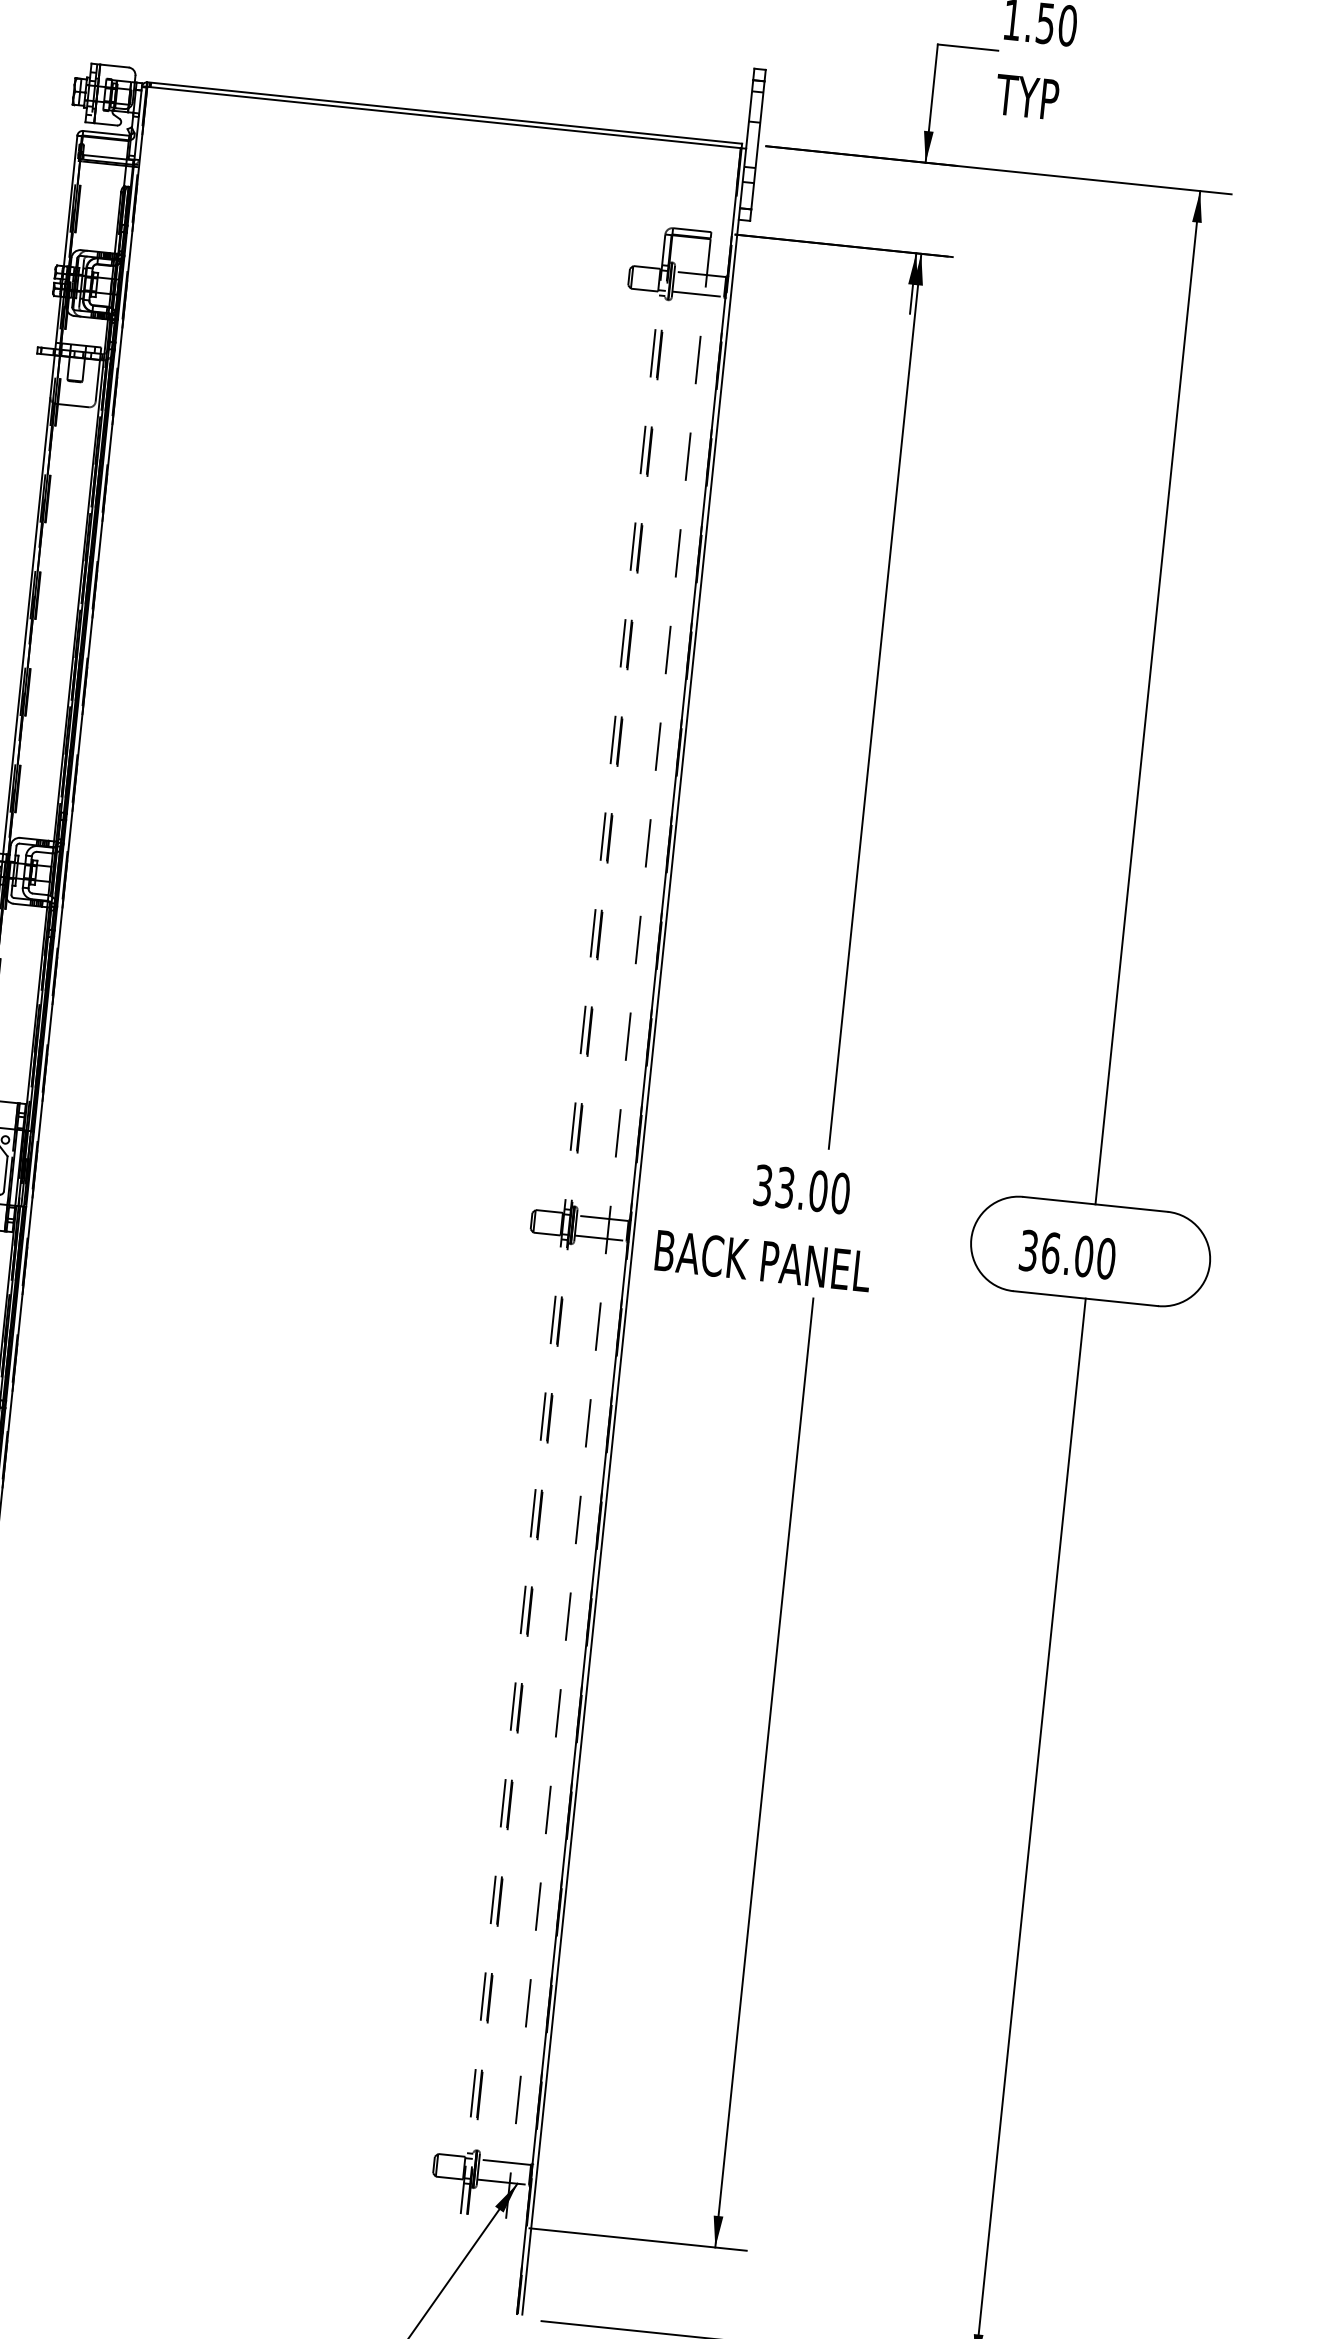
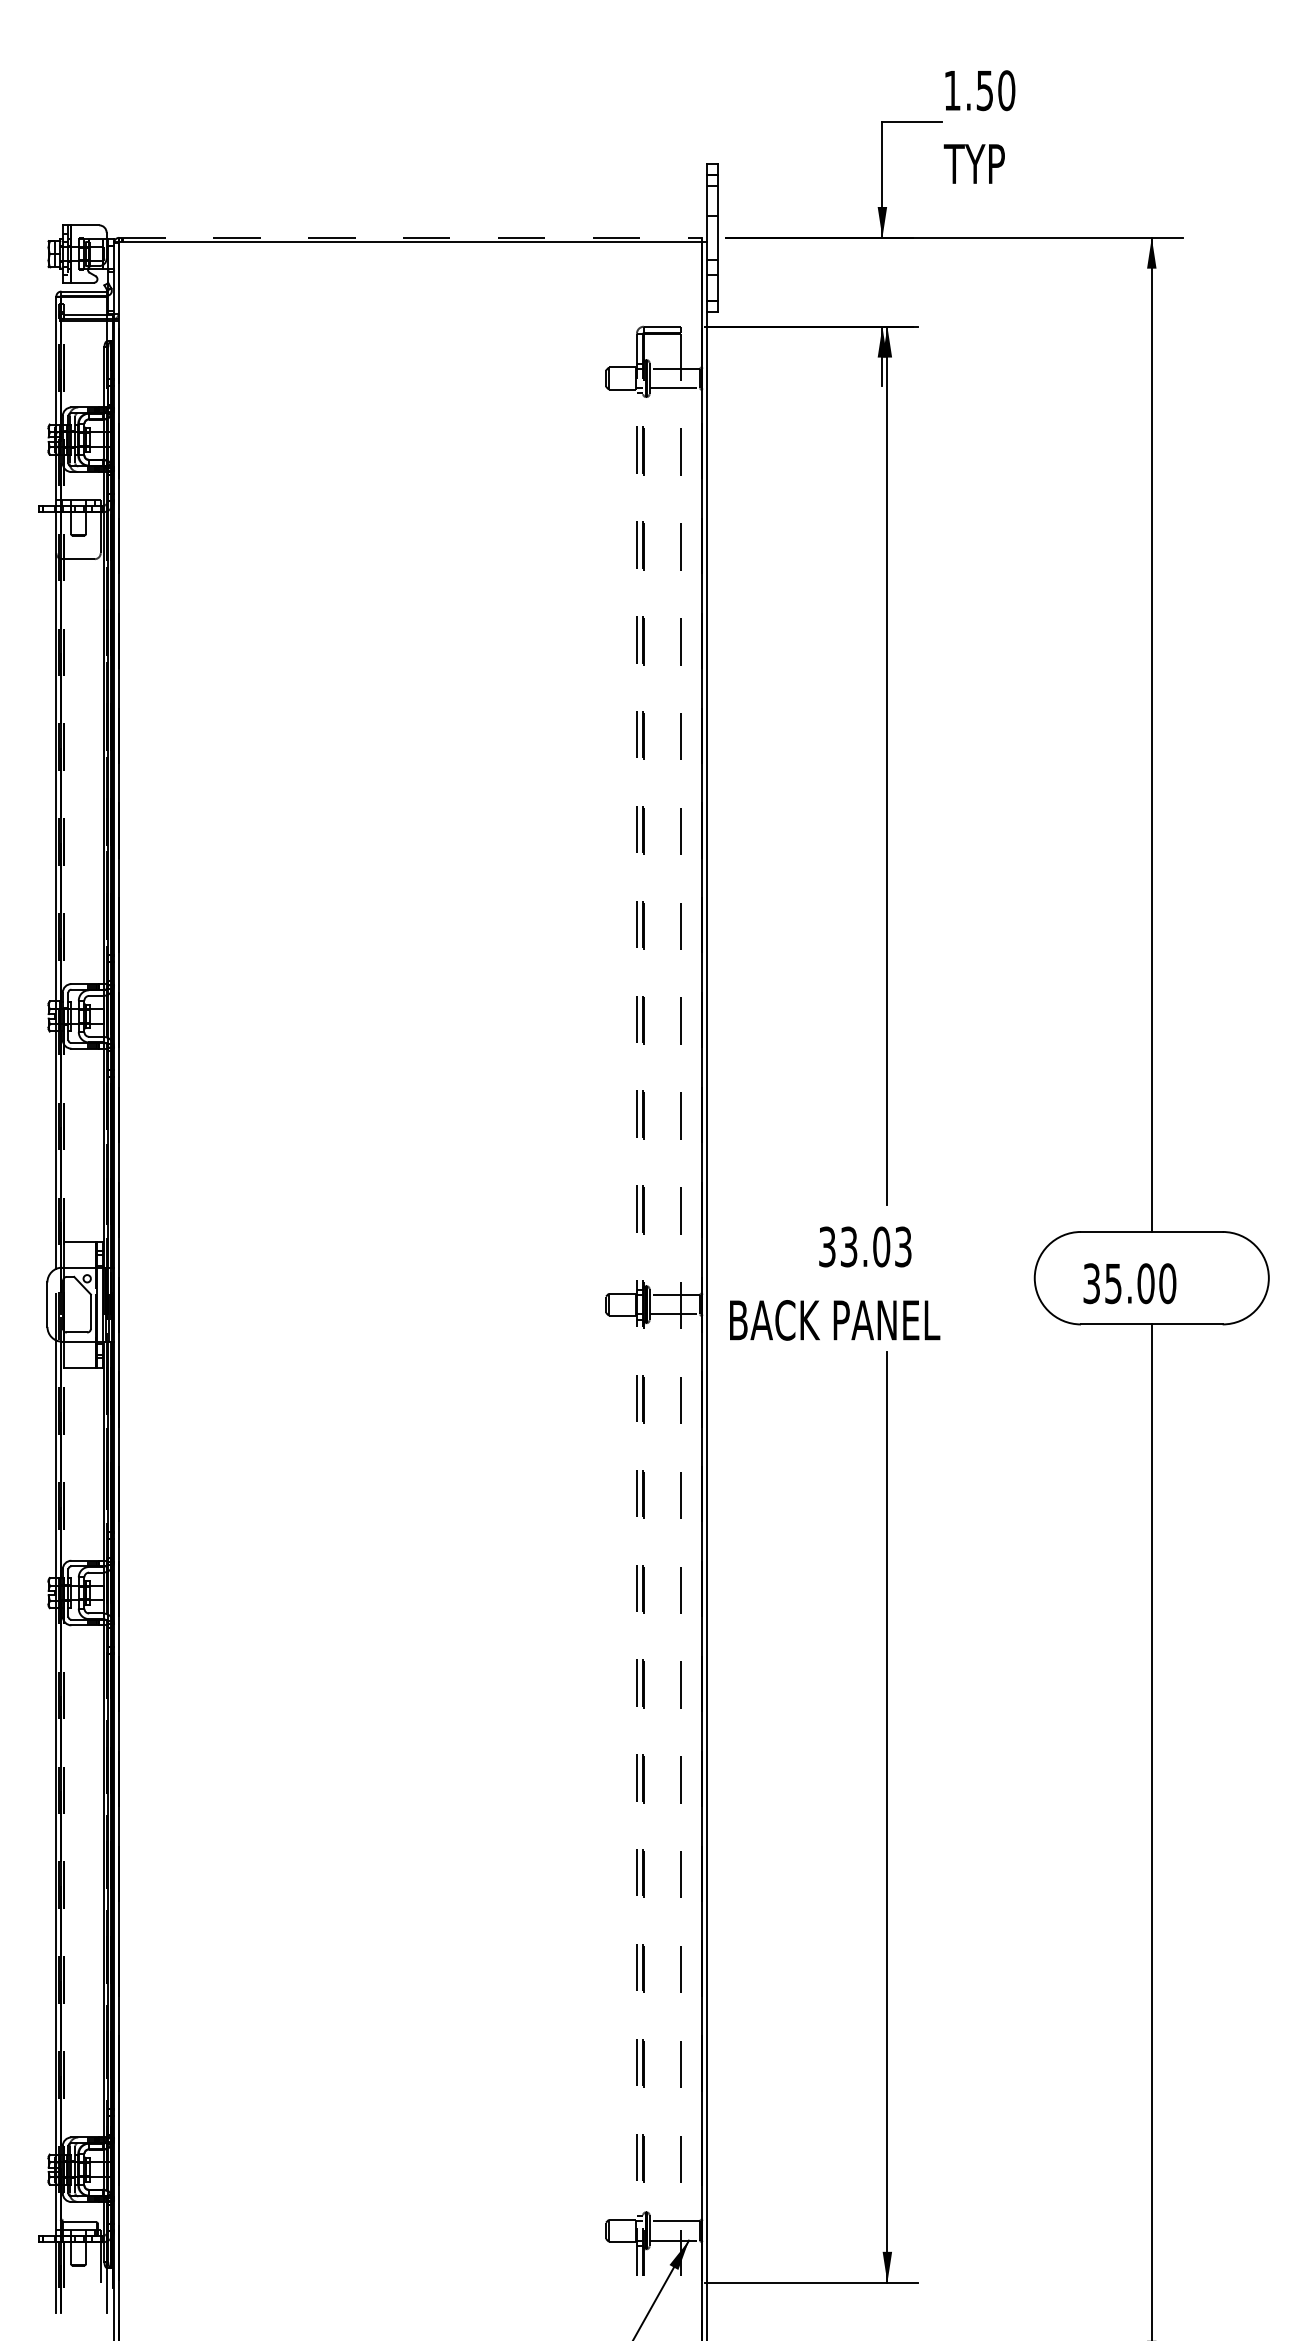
line: (444, 112) -> (410, 237), solid -> dashed
text: (839, 1192) -> (902, 1246), 33.00 -> 33.03
text: (1051, 1252) -> (1113, 1283), 36.00 -> 35.00

